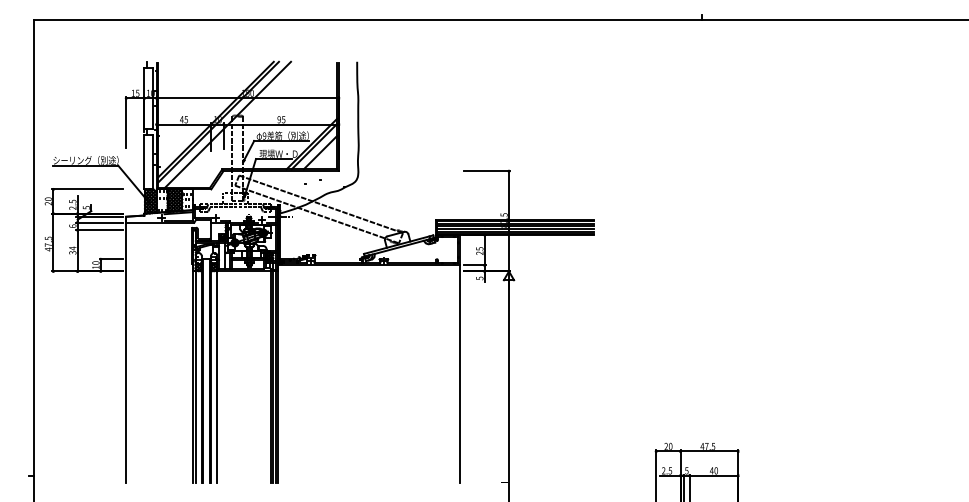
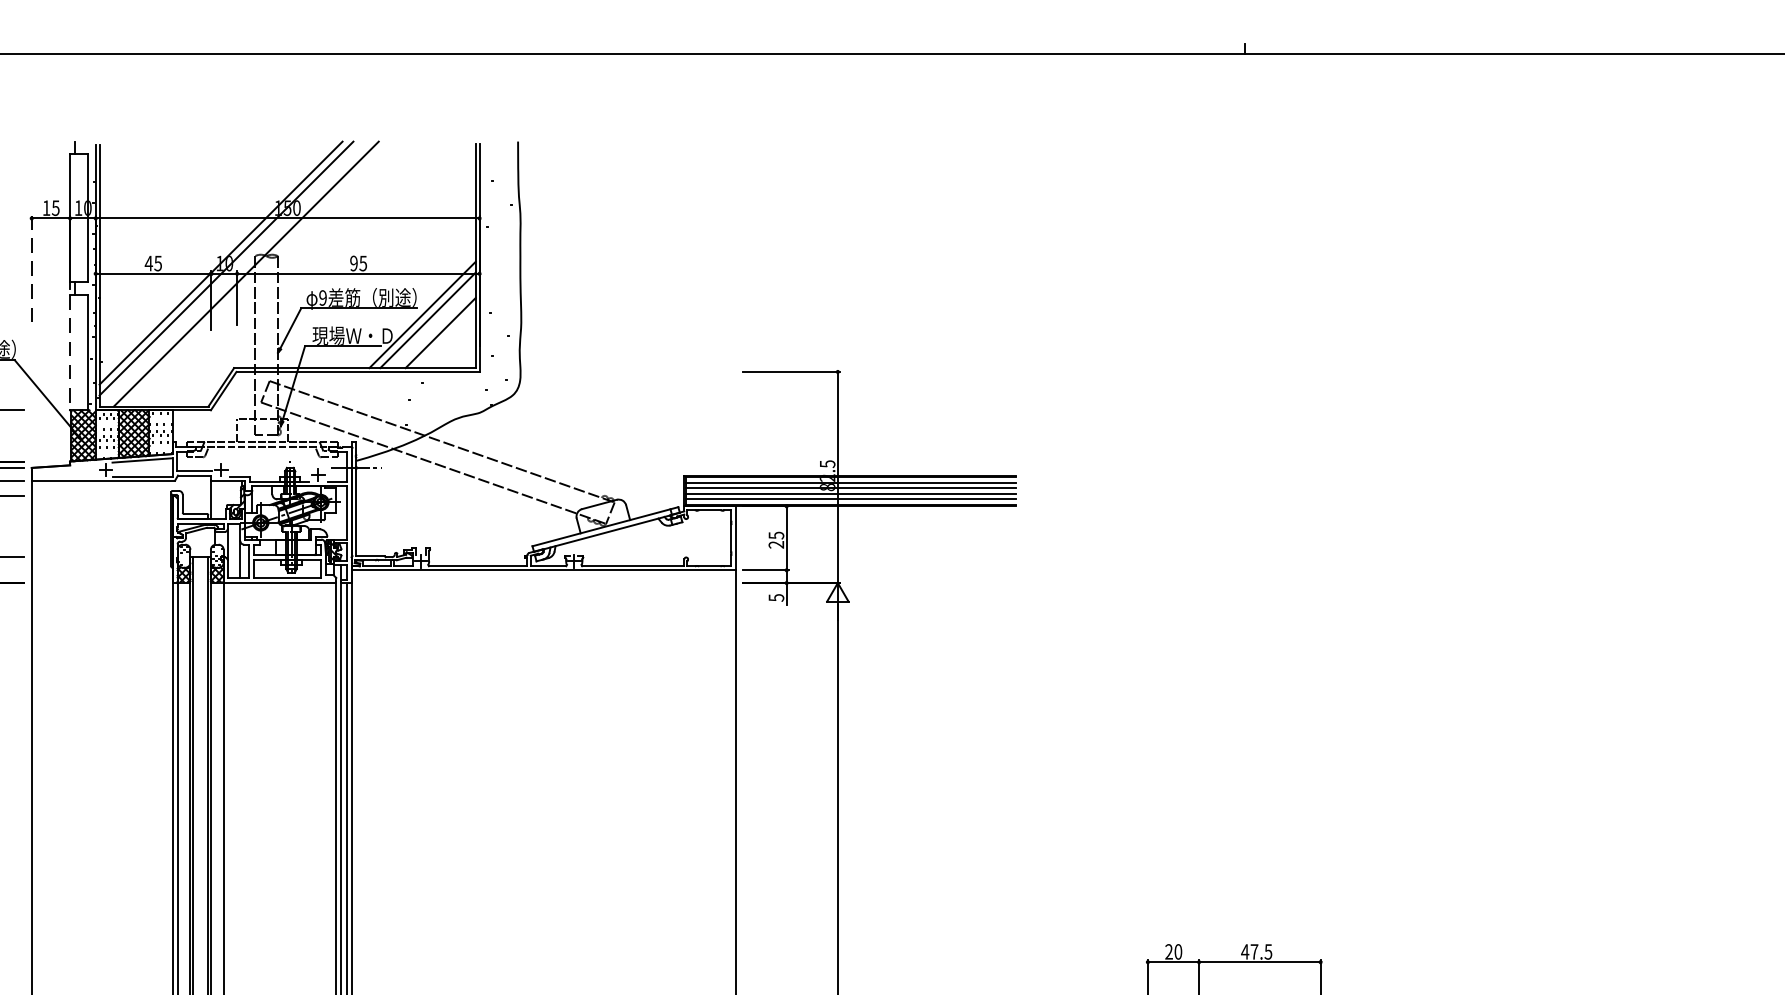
line: (126, 121) -> (32, 267), solid -> dashed
line: (144, 162) -> (70, 353), solid -> dashed

